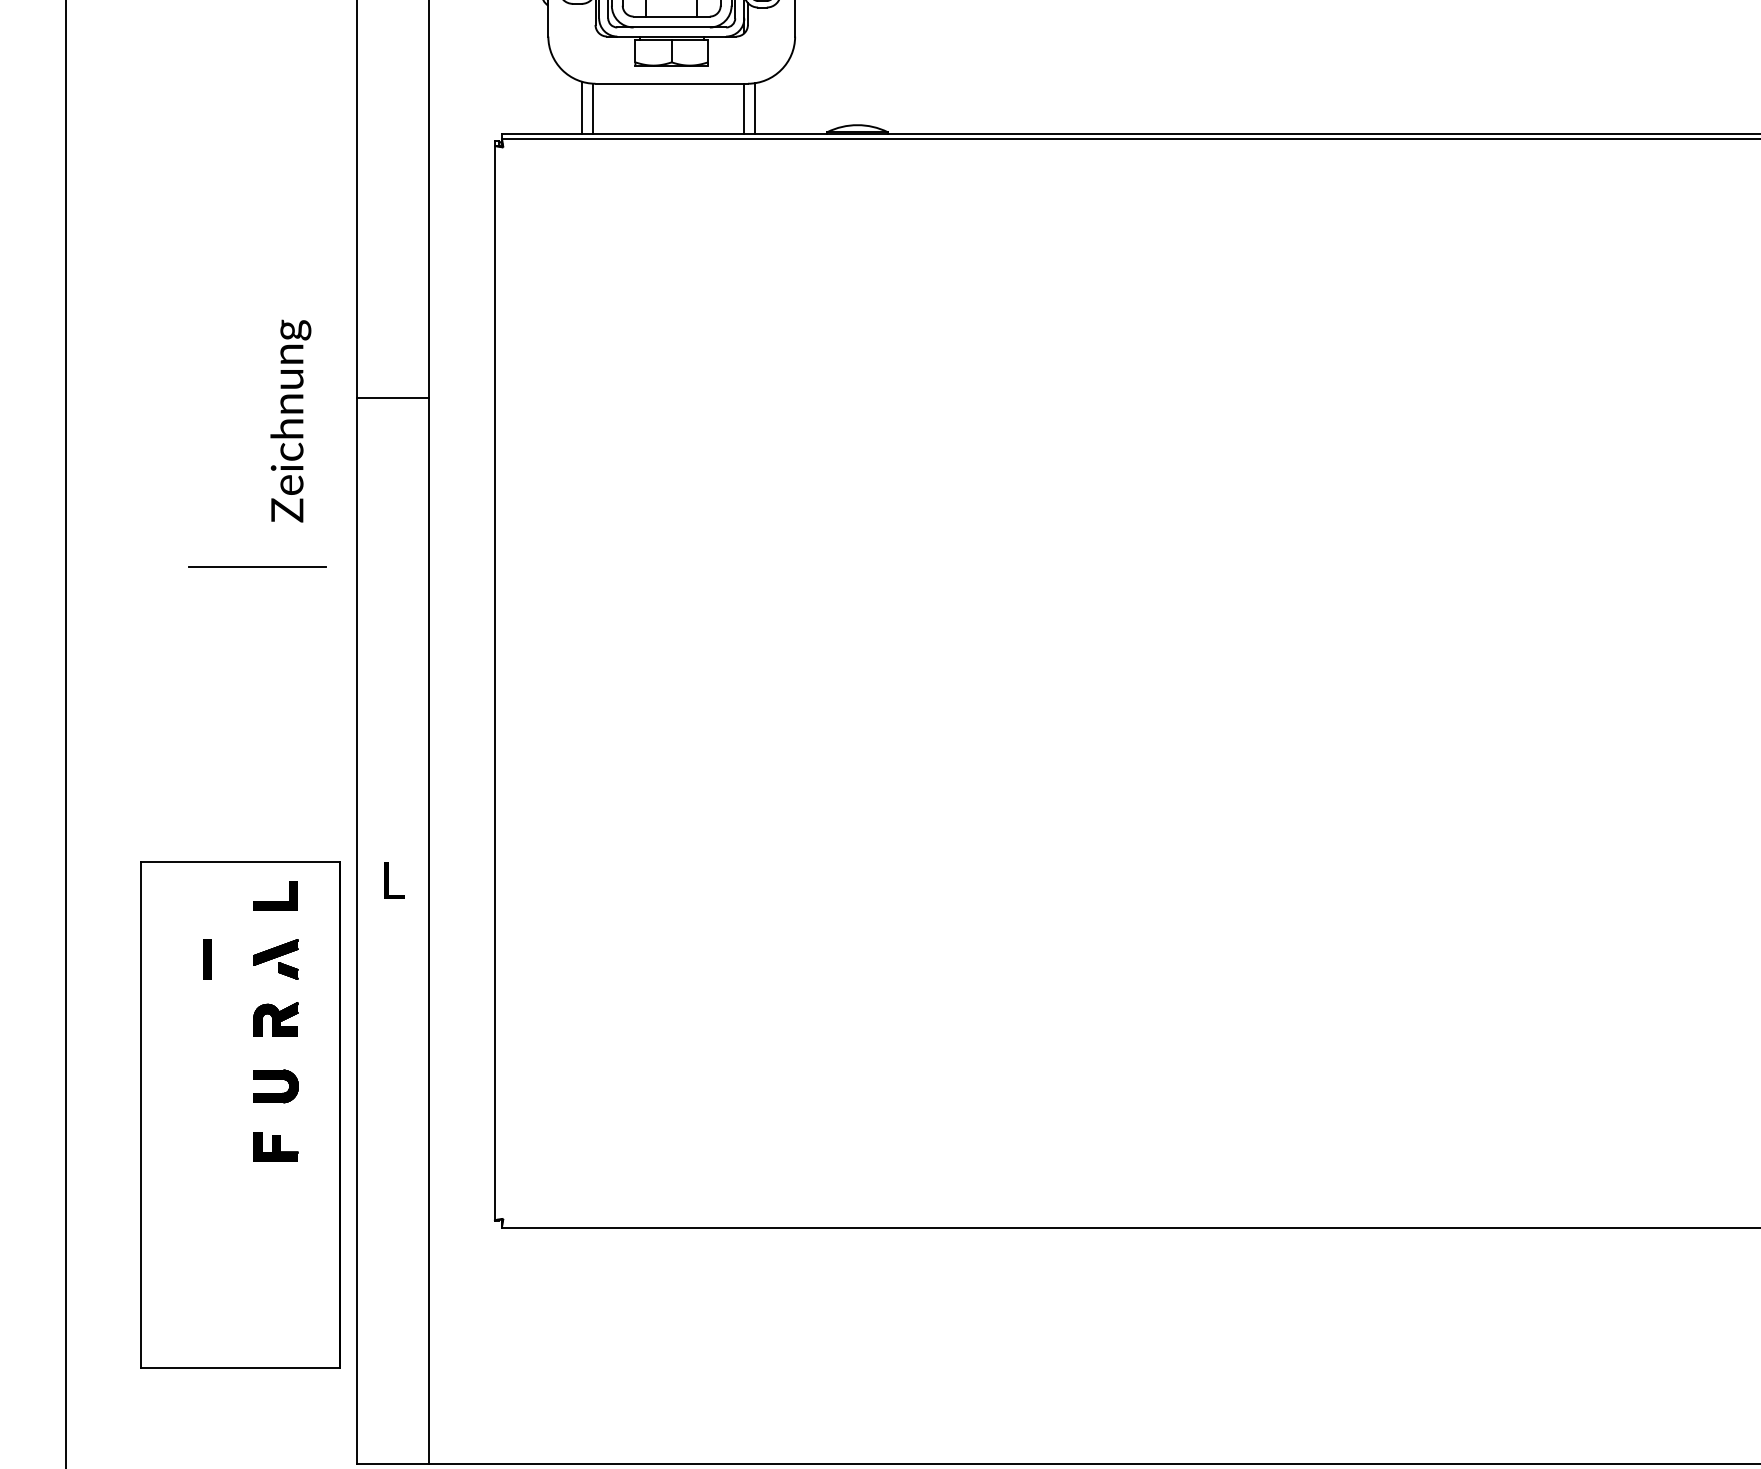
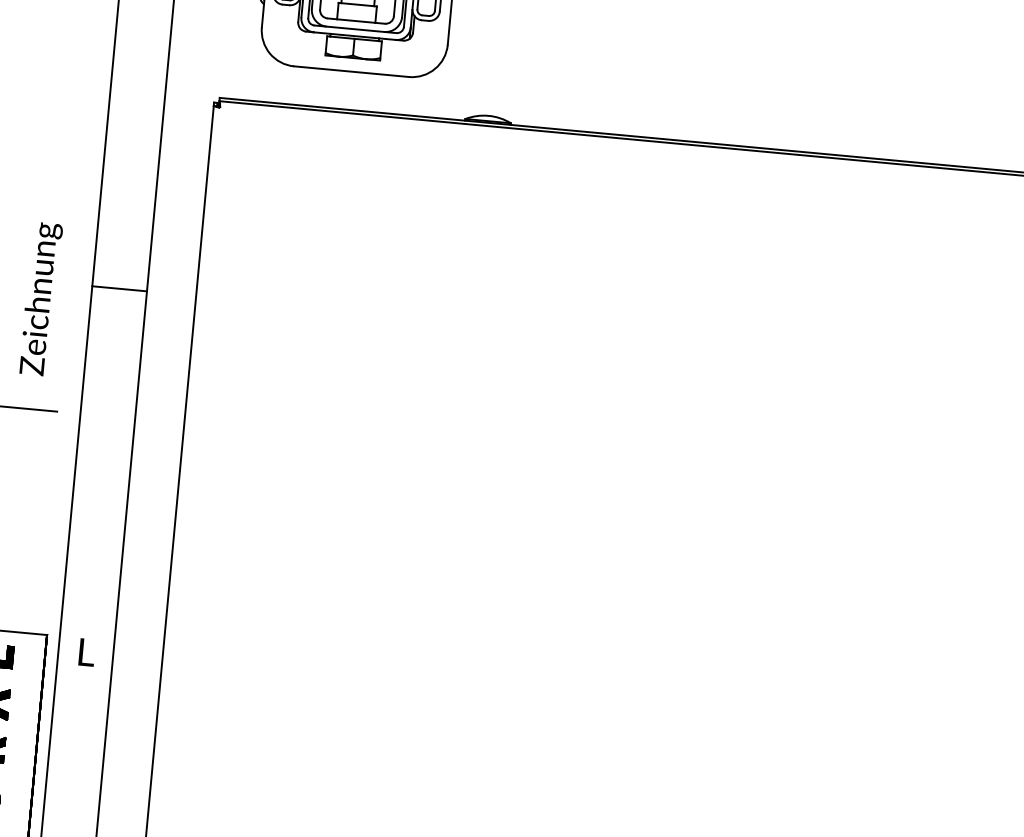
line: (581, 107) -> (281, 83), removed
line: (592, 108) -> (290, 84), removed
line: (744, 108) -> (404, 95), removed
line: (755, 108) -> (412, 96), removed

